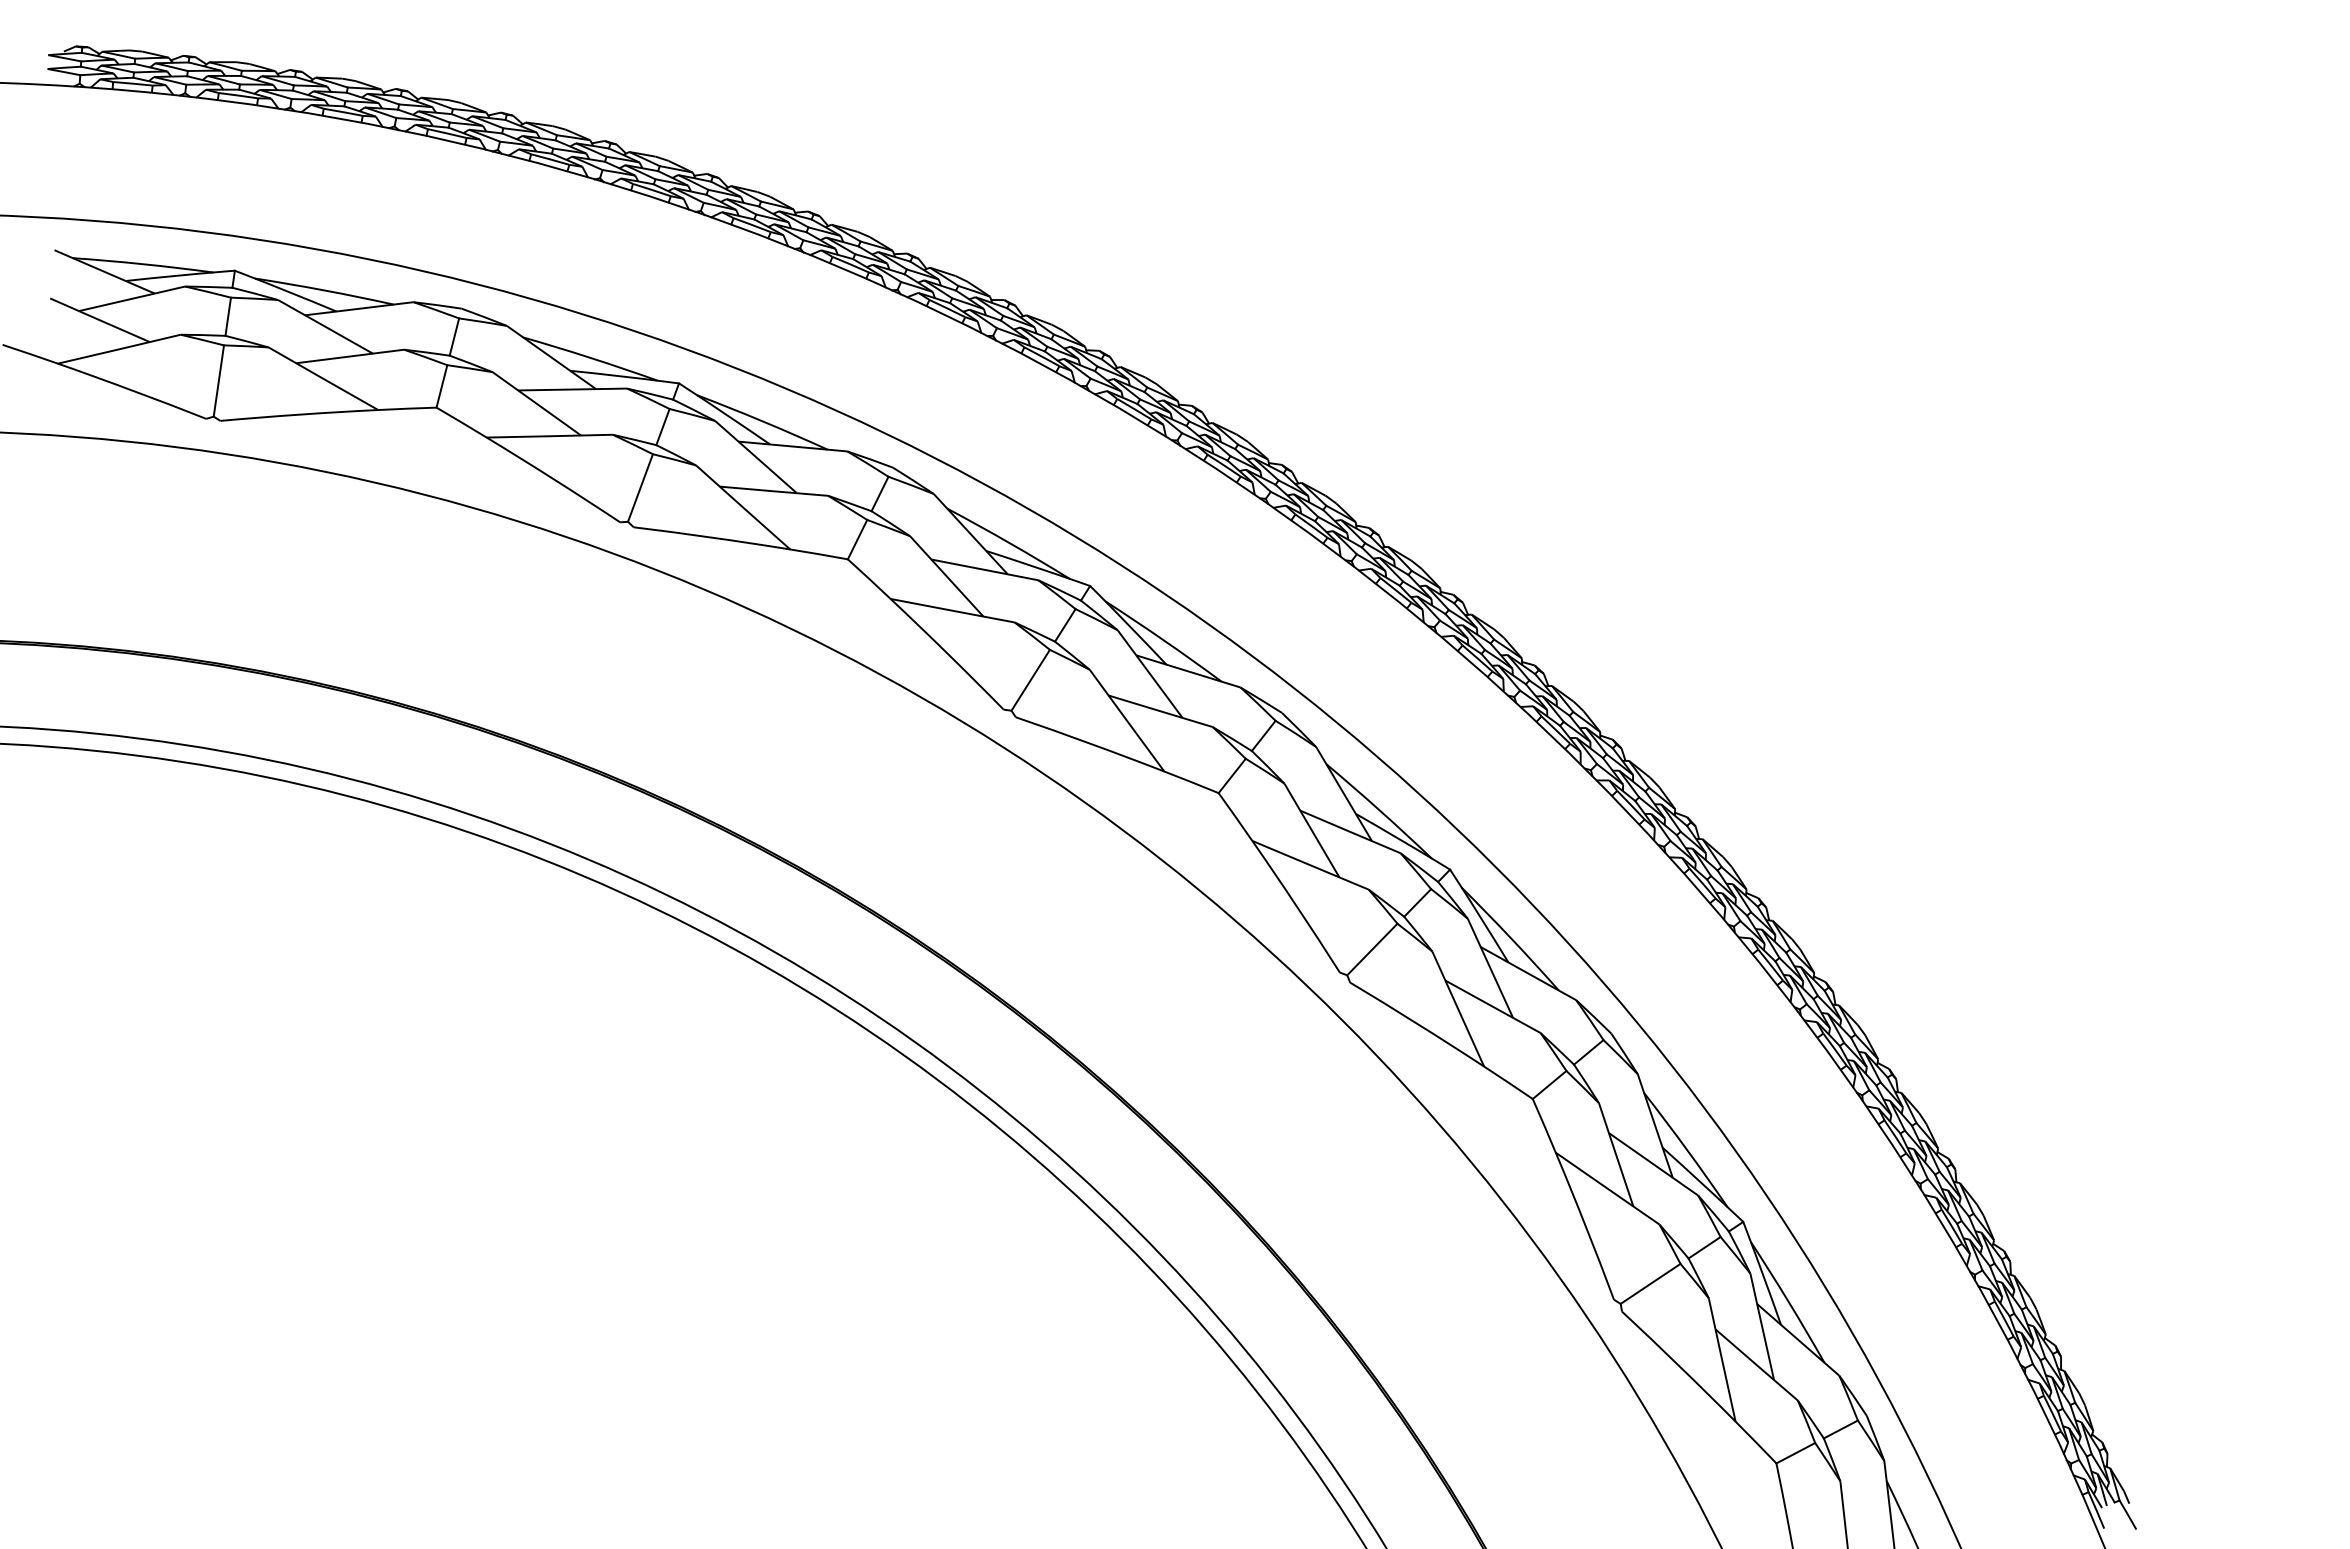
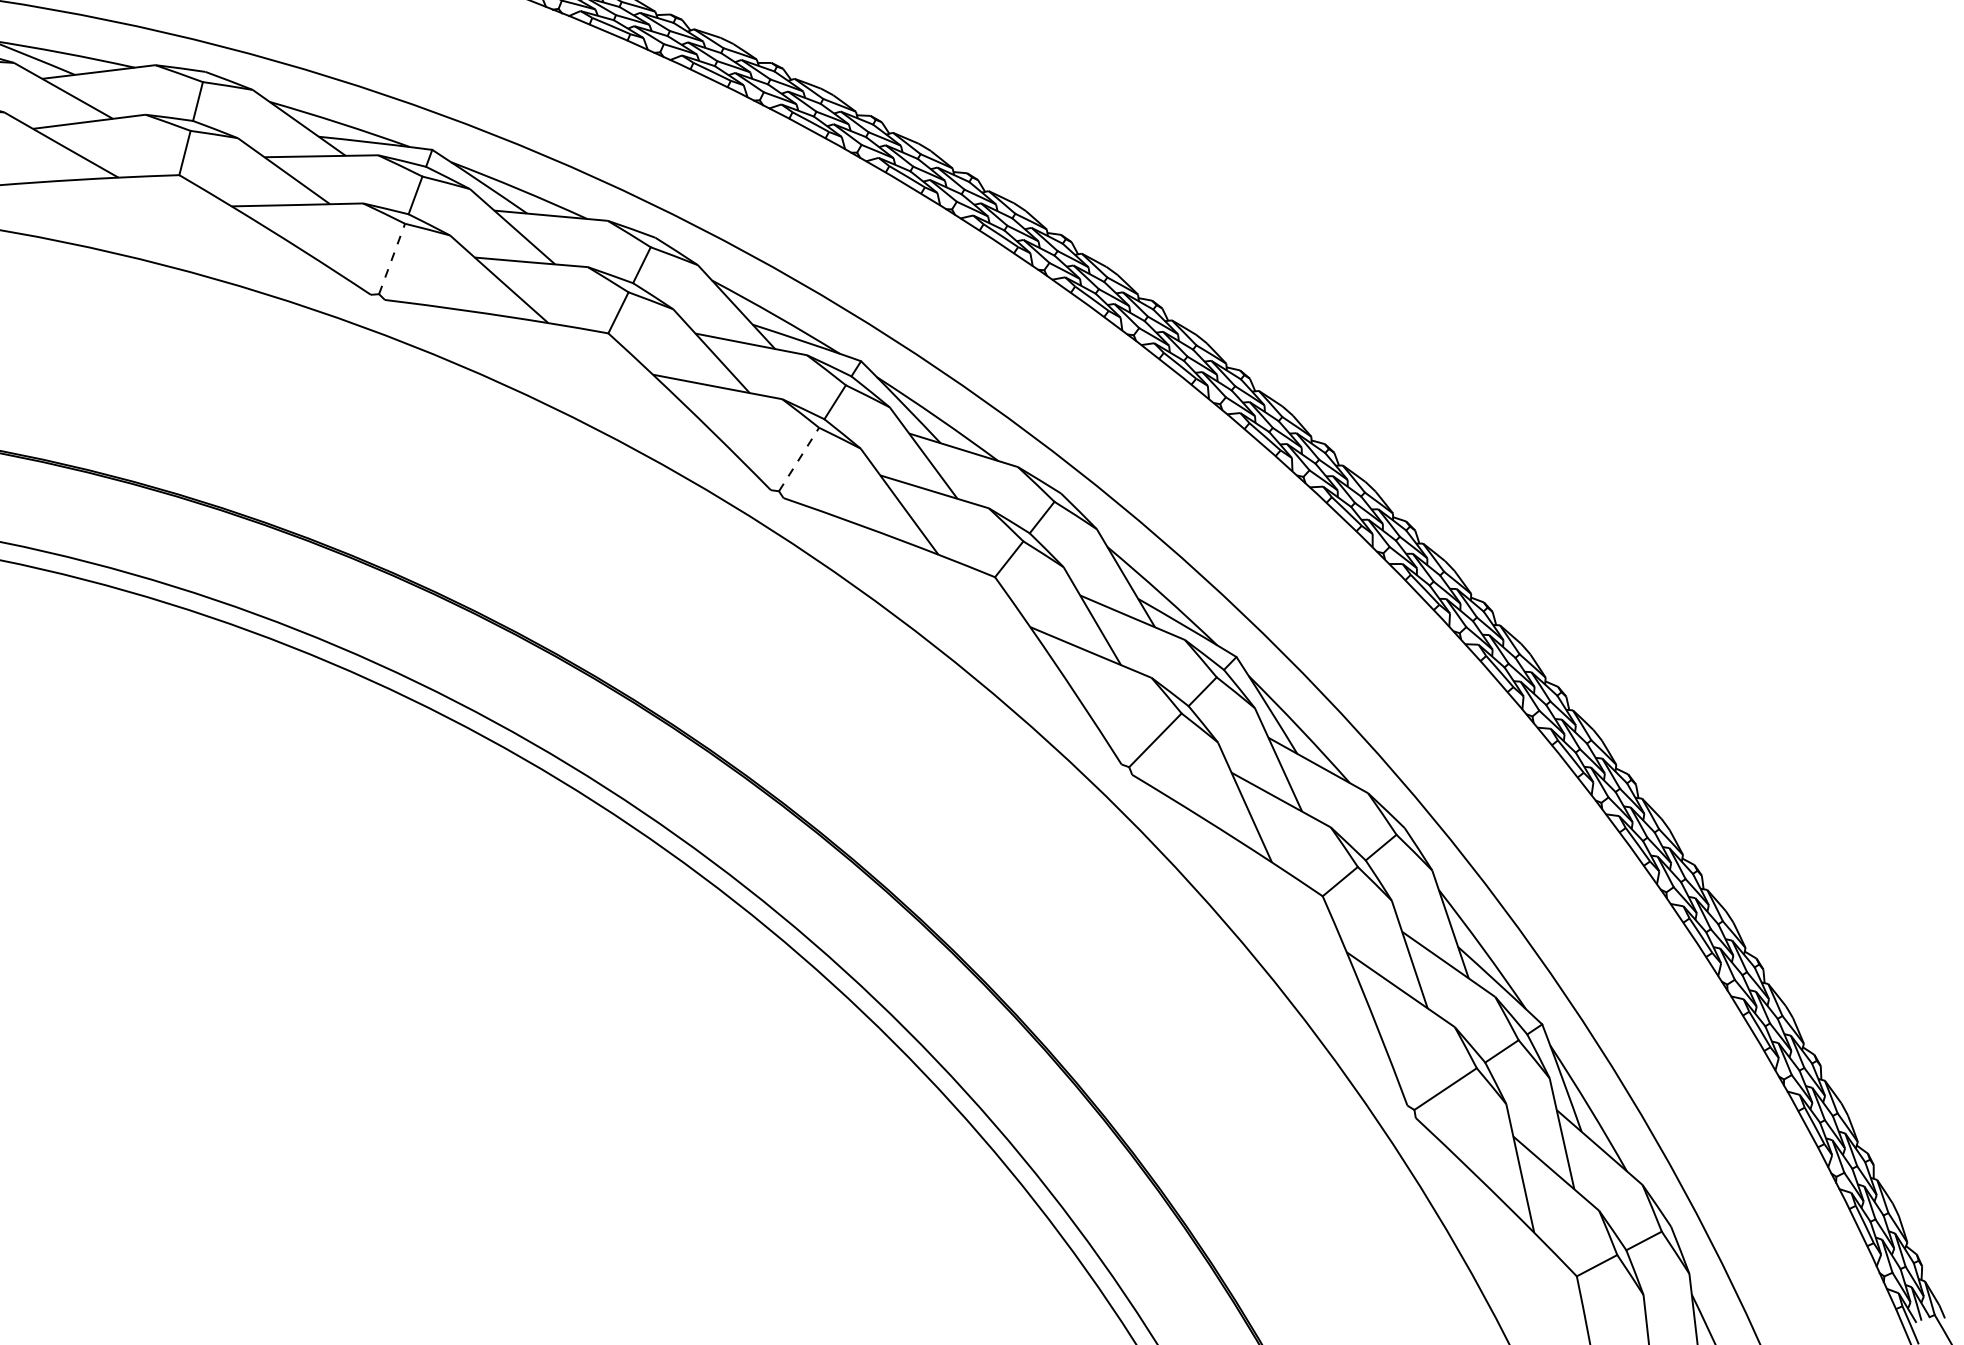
line: (640, 488) -> (392, 259), solid -> dashed
line: (1030, 679) -> (798, 458), solid -> dashed

